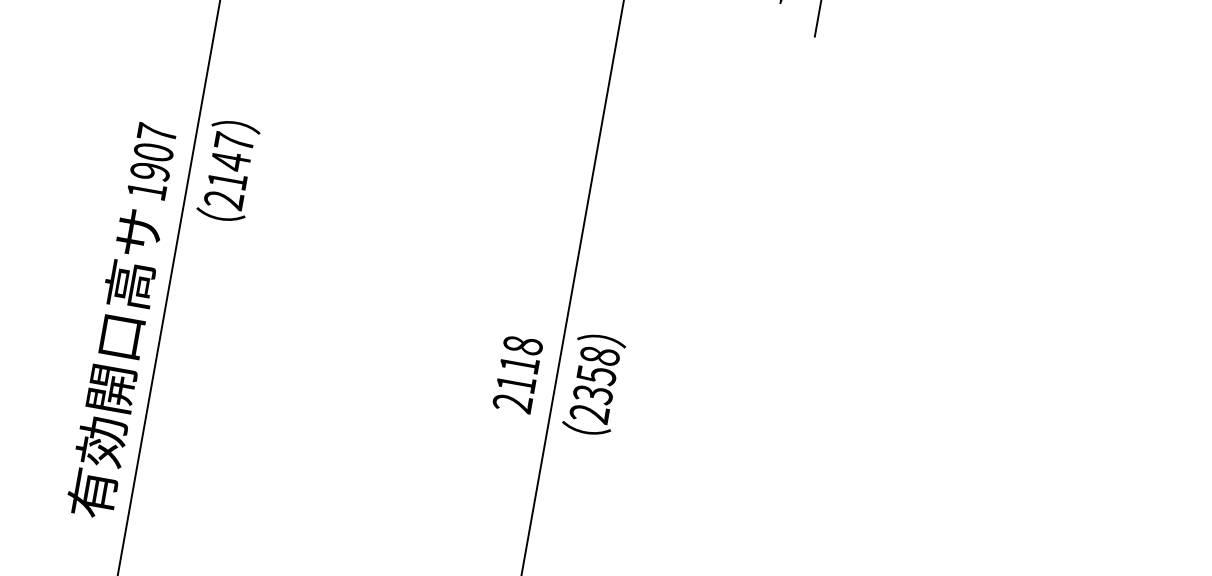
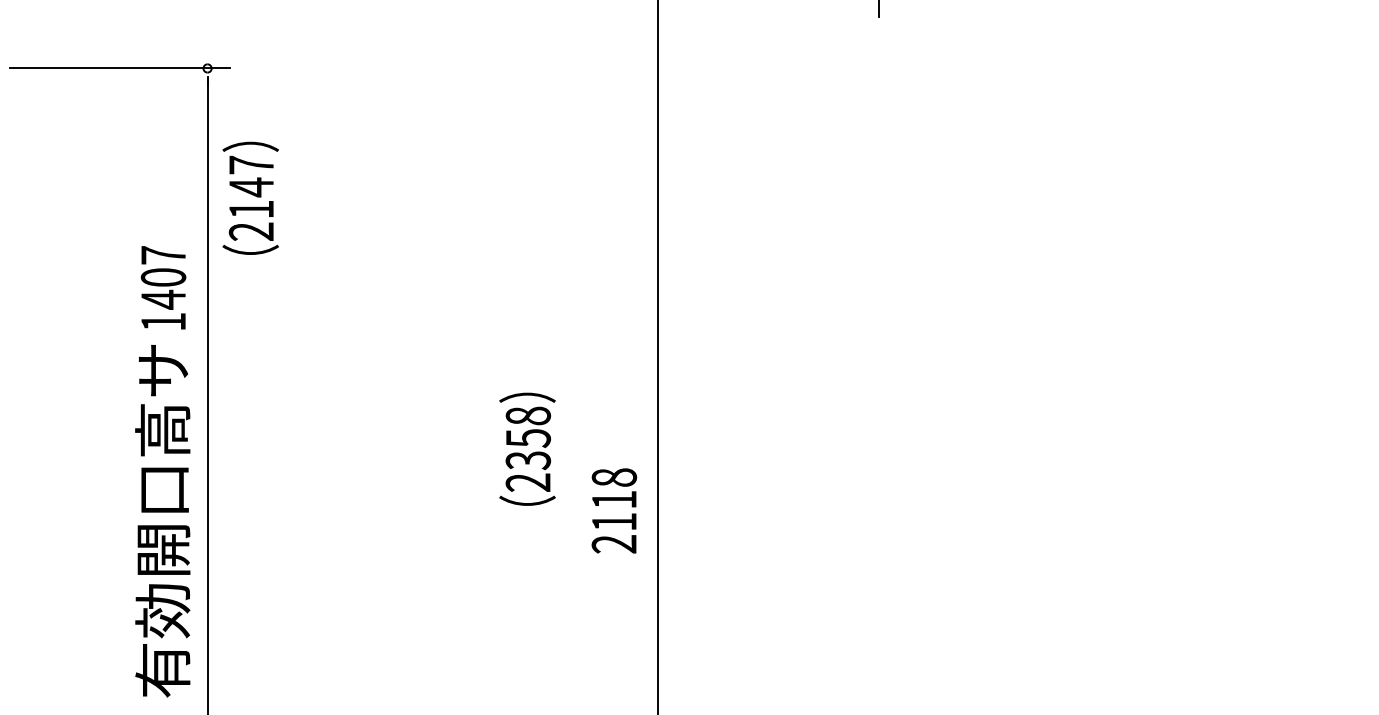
text: (228, 170) -> (250, 197), moved
text: (150, 171) -> (163, 299), 1907 -> 1407
text: (518, 374) -> (614, 510), moved
text: (594, 384) -> (527, 448), moved

